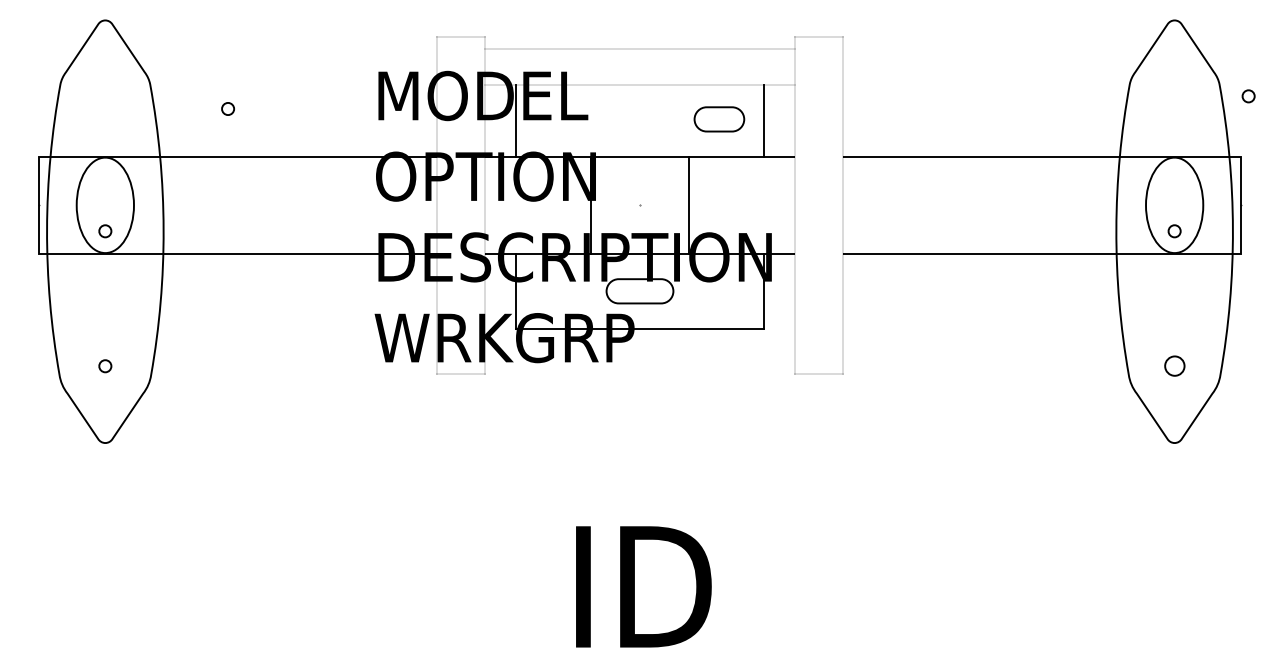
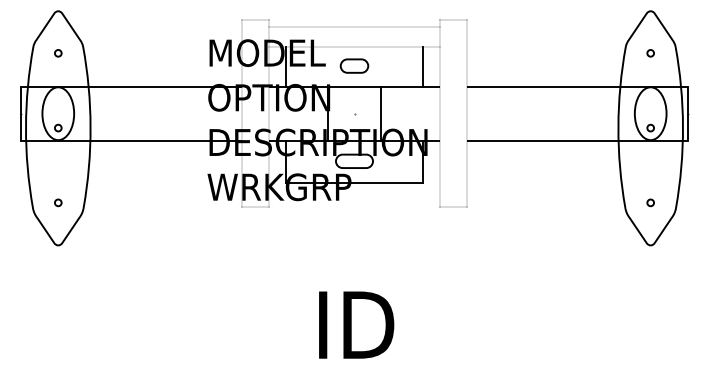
part: (1248, 96) -> (650, 53), moved
part: (228, 109) -> (58, 53), moved
part: (719, 118) -> (354, 65), moved
part: (1174, 365) -> (650, 202), size x0.62

